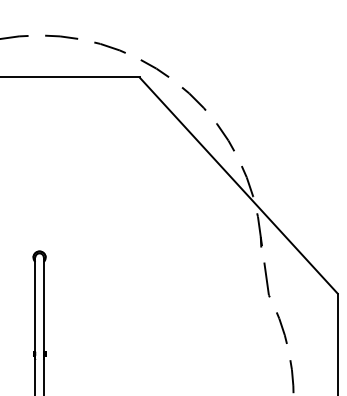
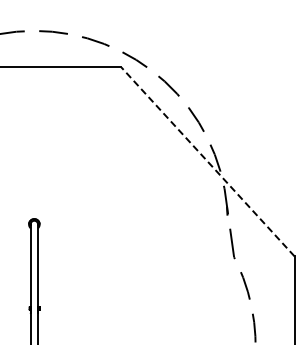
line: (238, 185) -> (207, 161), solid -> dashed

